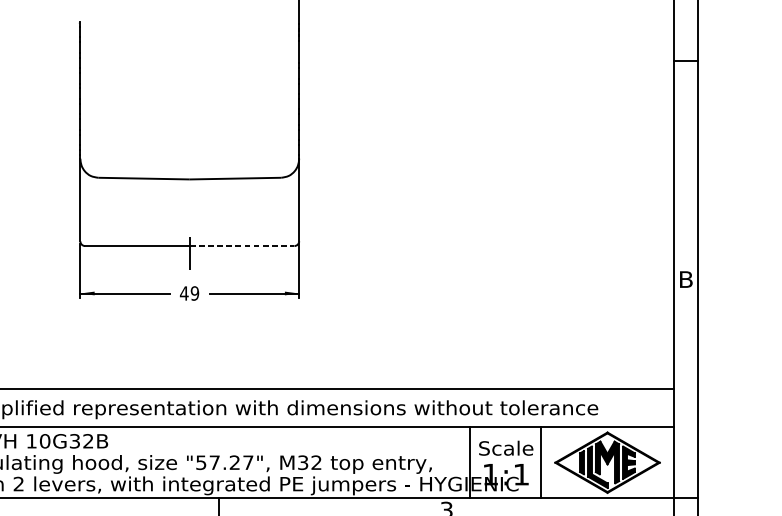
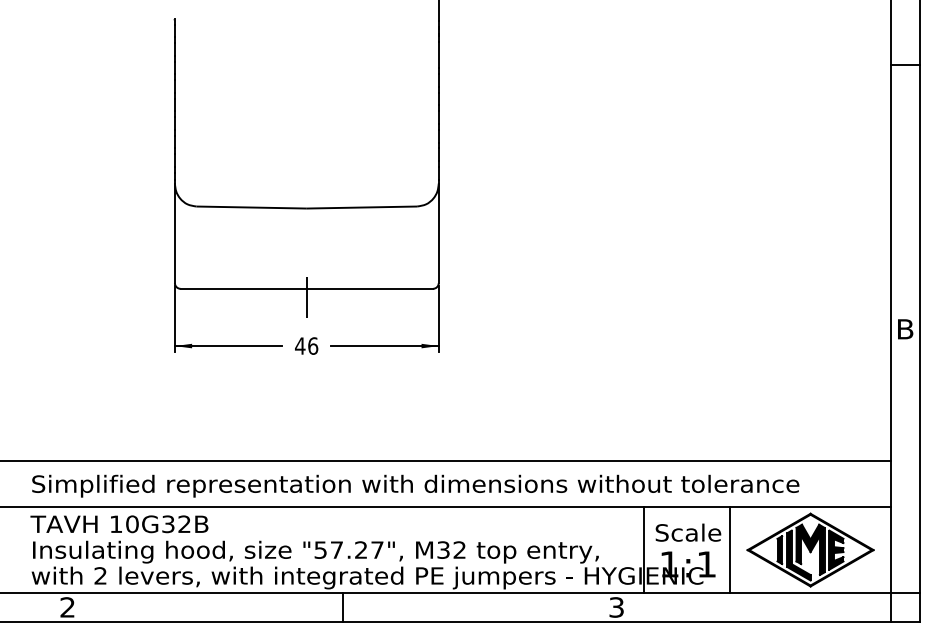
line: (242, 245) -> (370, 288), dashed -> solid
text: (195, 293) -> (313, 345), 49 -> 46

